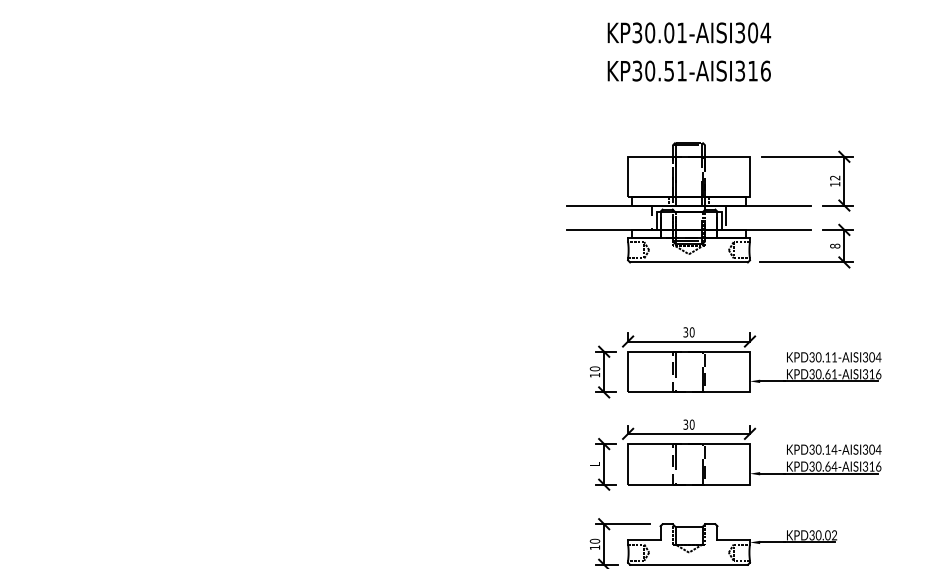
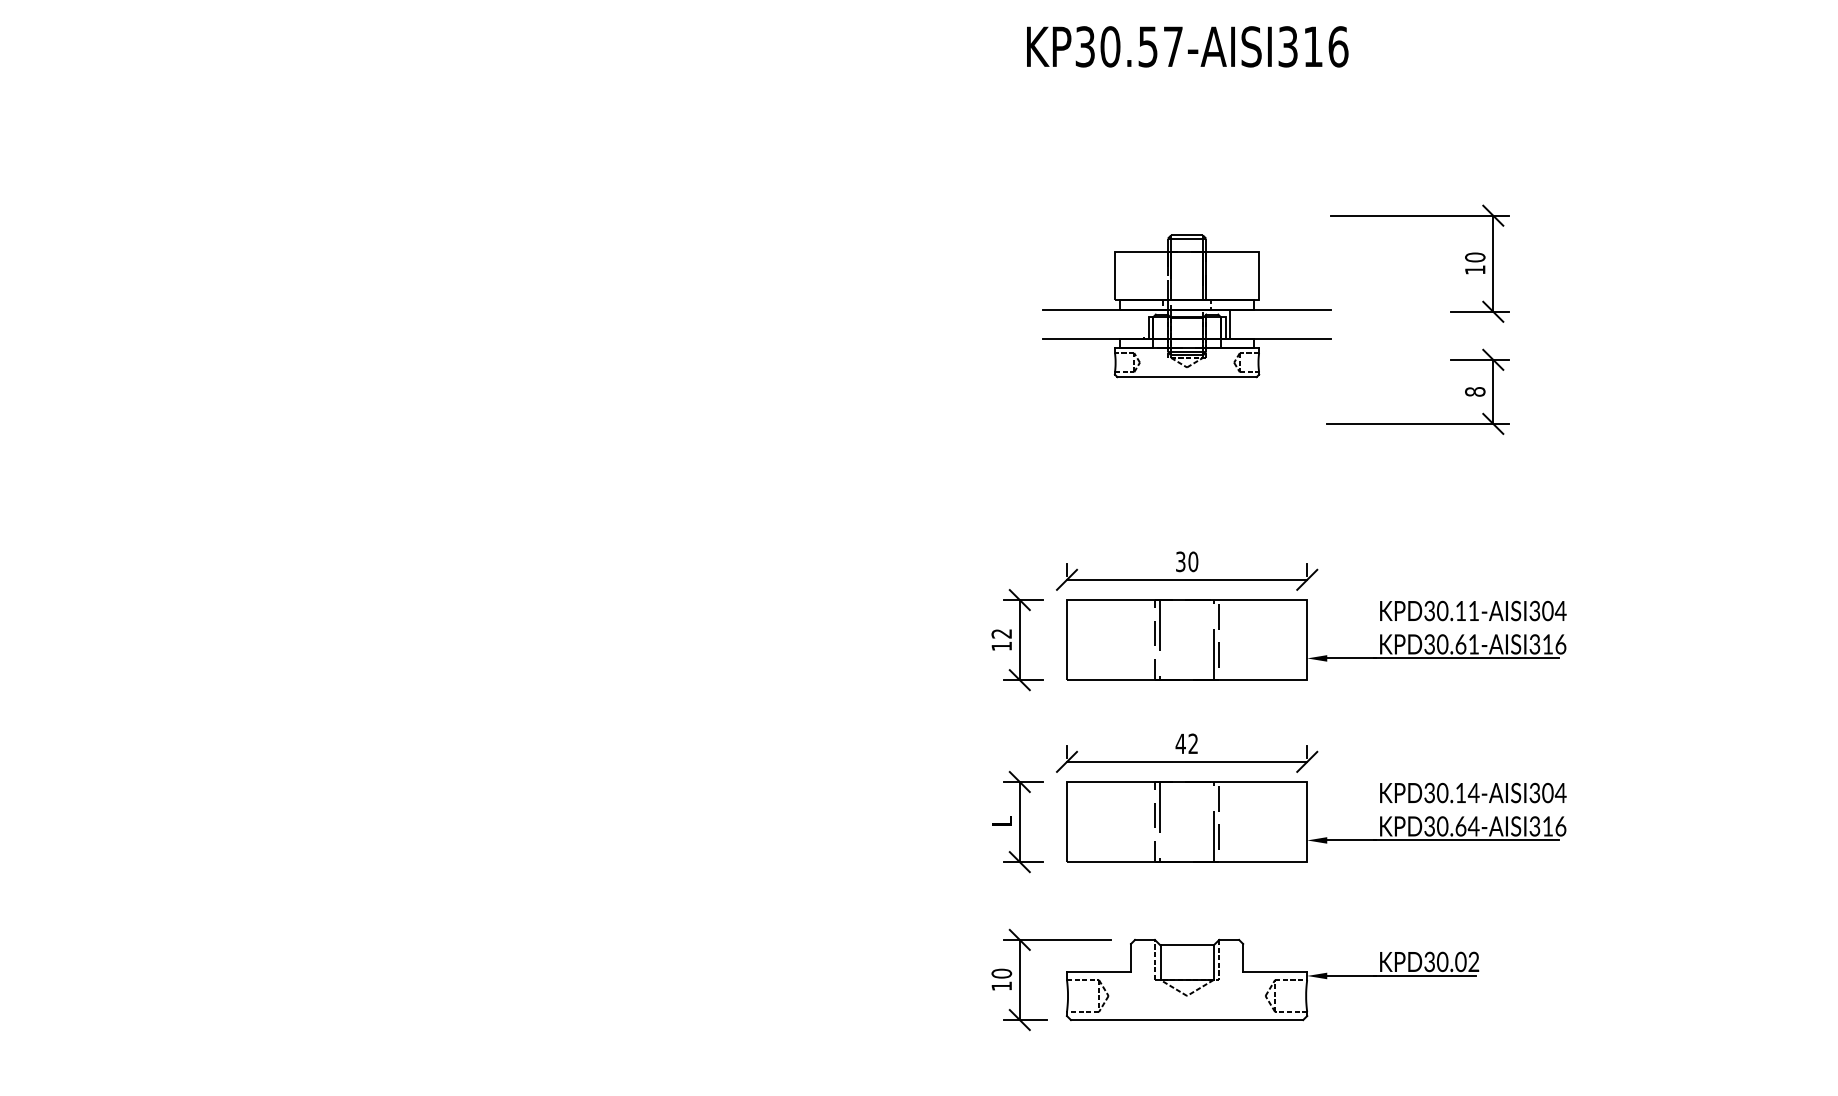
text: (681, 71) -> (1172, 47), KP30.51-AISI316 -> KP30.57-AISI316
text: (835, 177) -> (1475, 256), 12 -> 10
part: (688, 202) -> (1186, 305), size x0.6
text: (595, 368) -> (1002, 633), 10 -> 12
text: (688, 424) -> (1186, 743), 30 -> 42

